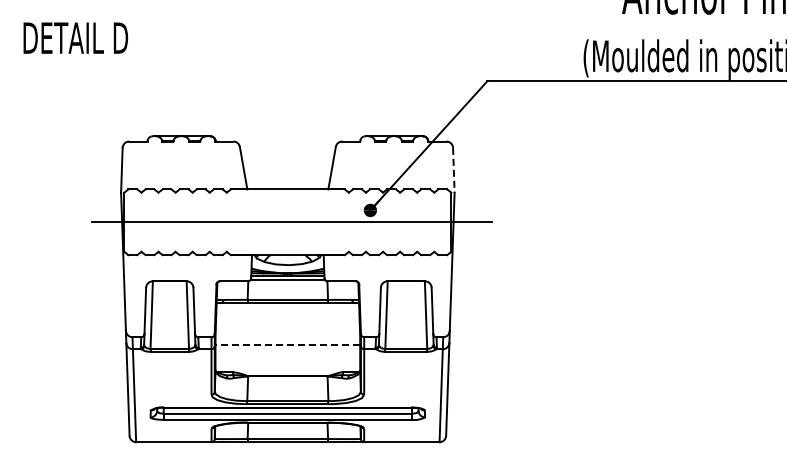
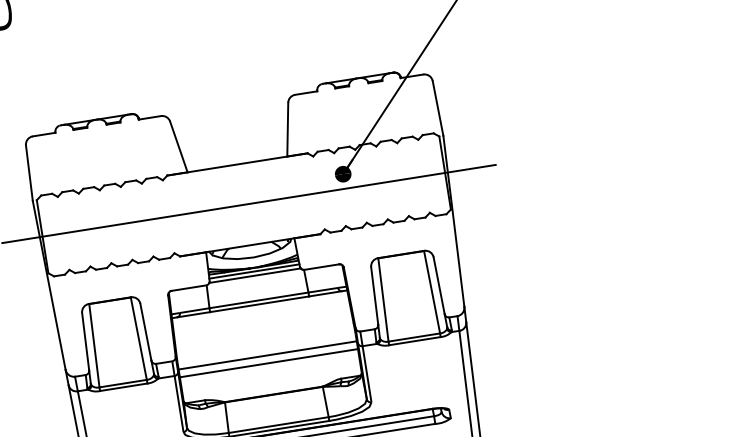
line: (453, 170) -> (437, 108), dashed -> solid
line: (287, 344) -> (267, 355), dashed -> solid
line: (287, 350) -> (268, 362), added

